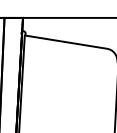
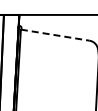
line: (66, 42) -> (55, 35), solid -> dashed

